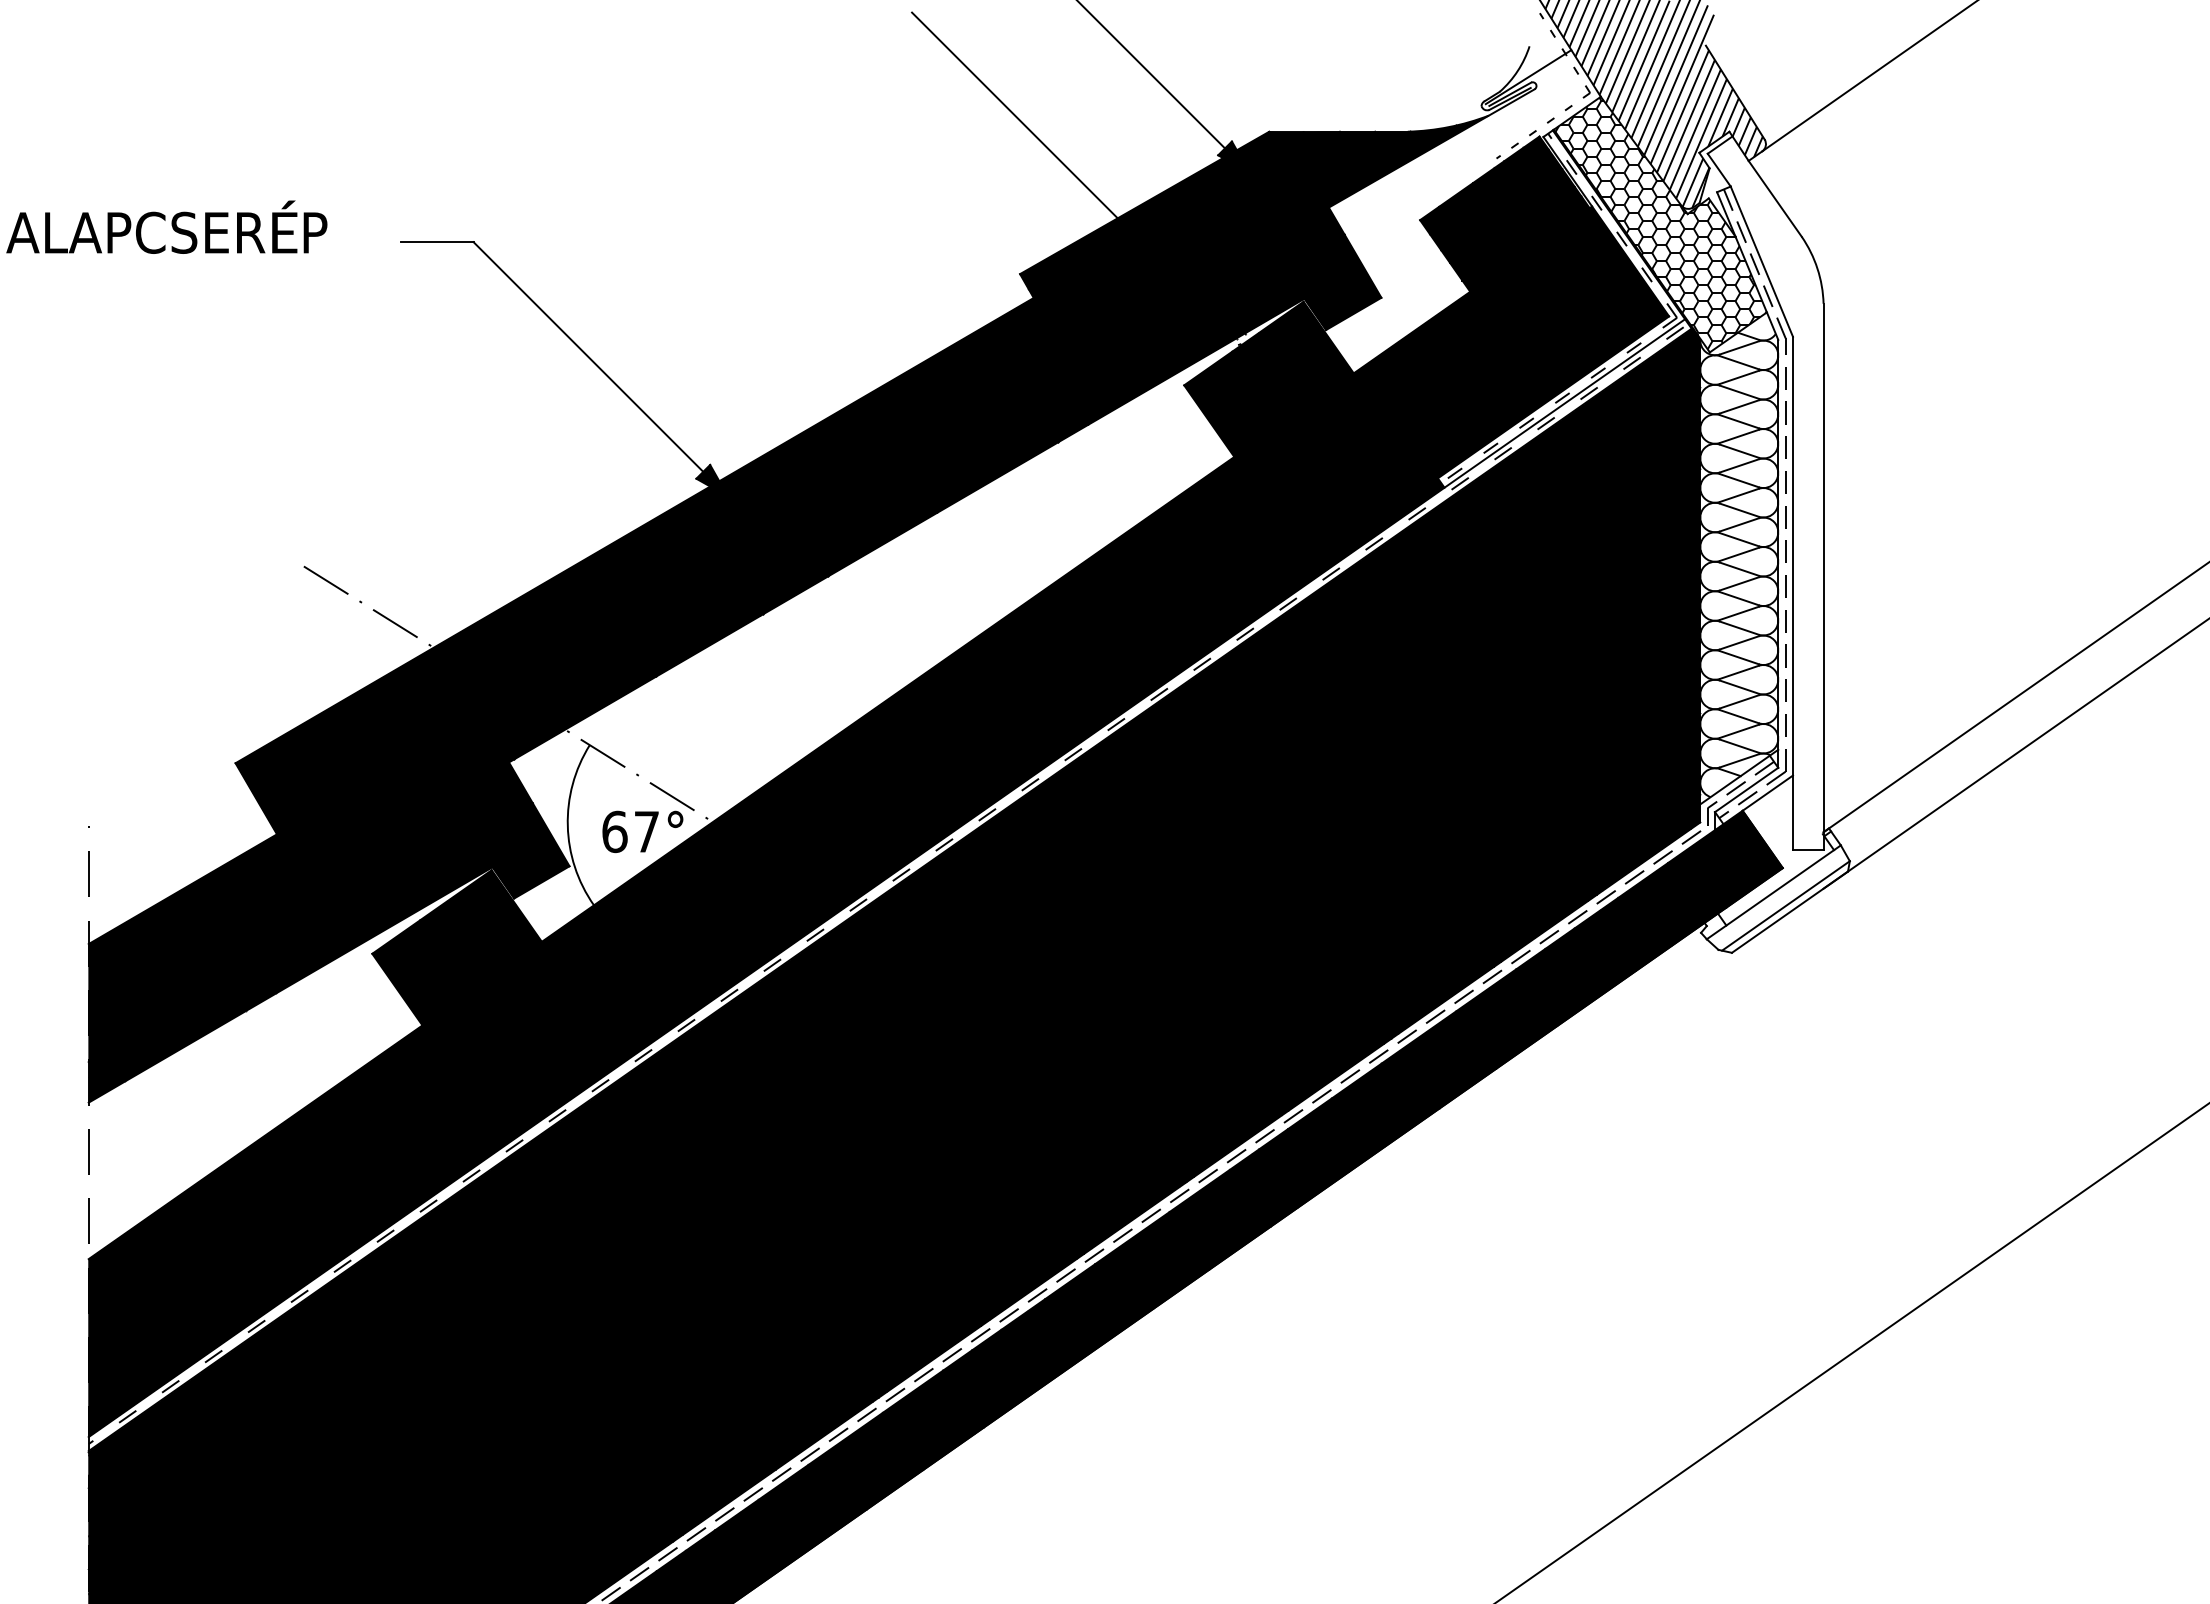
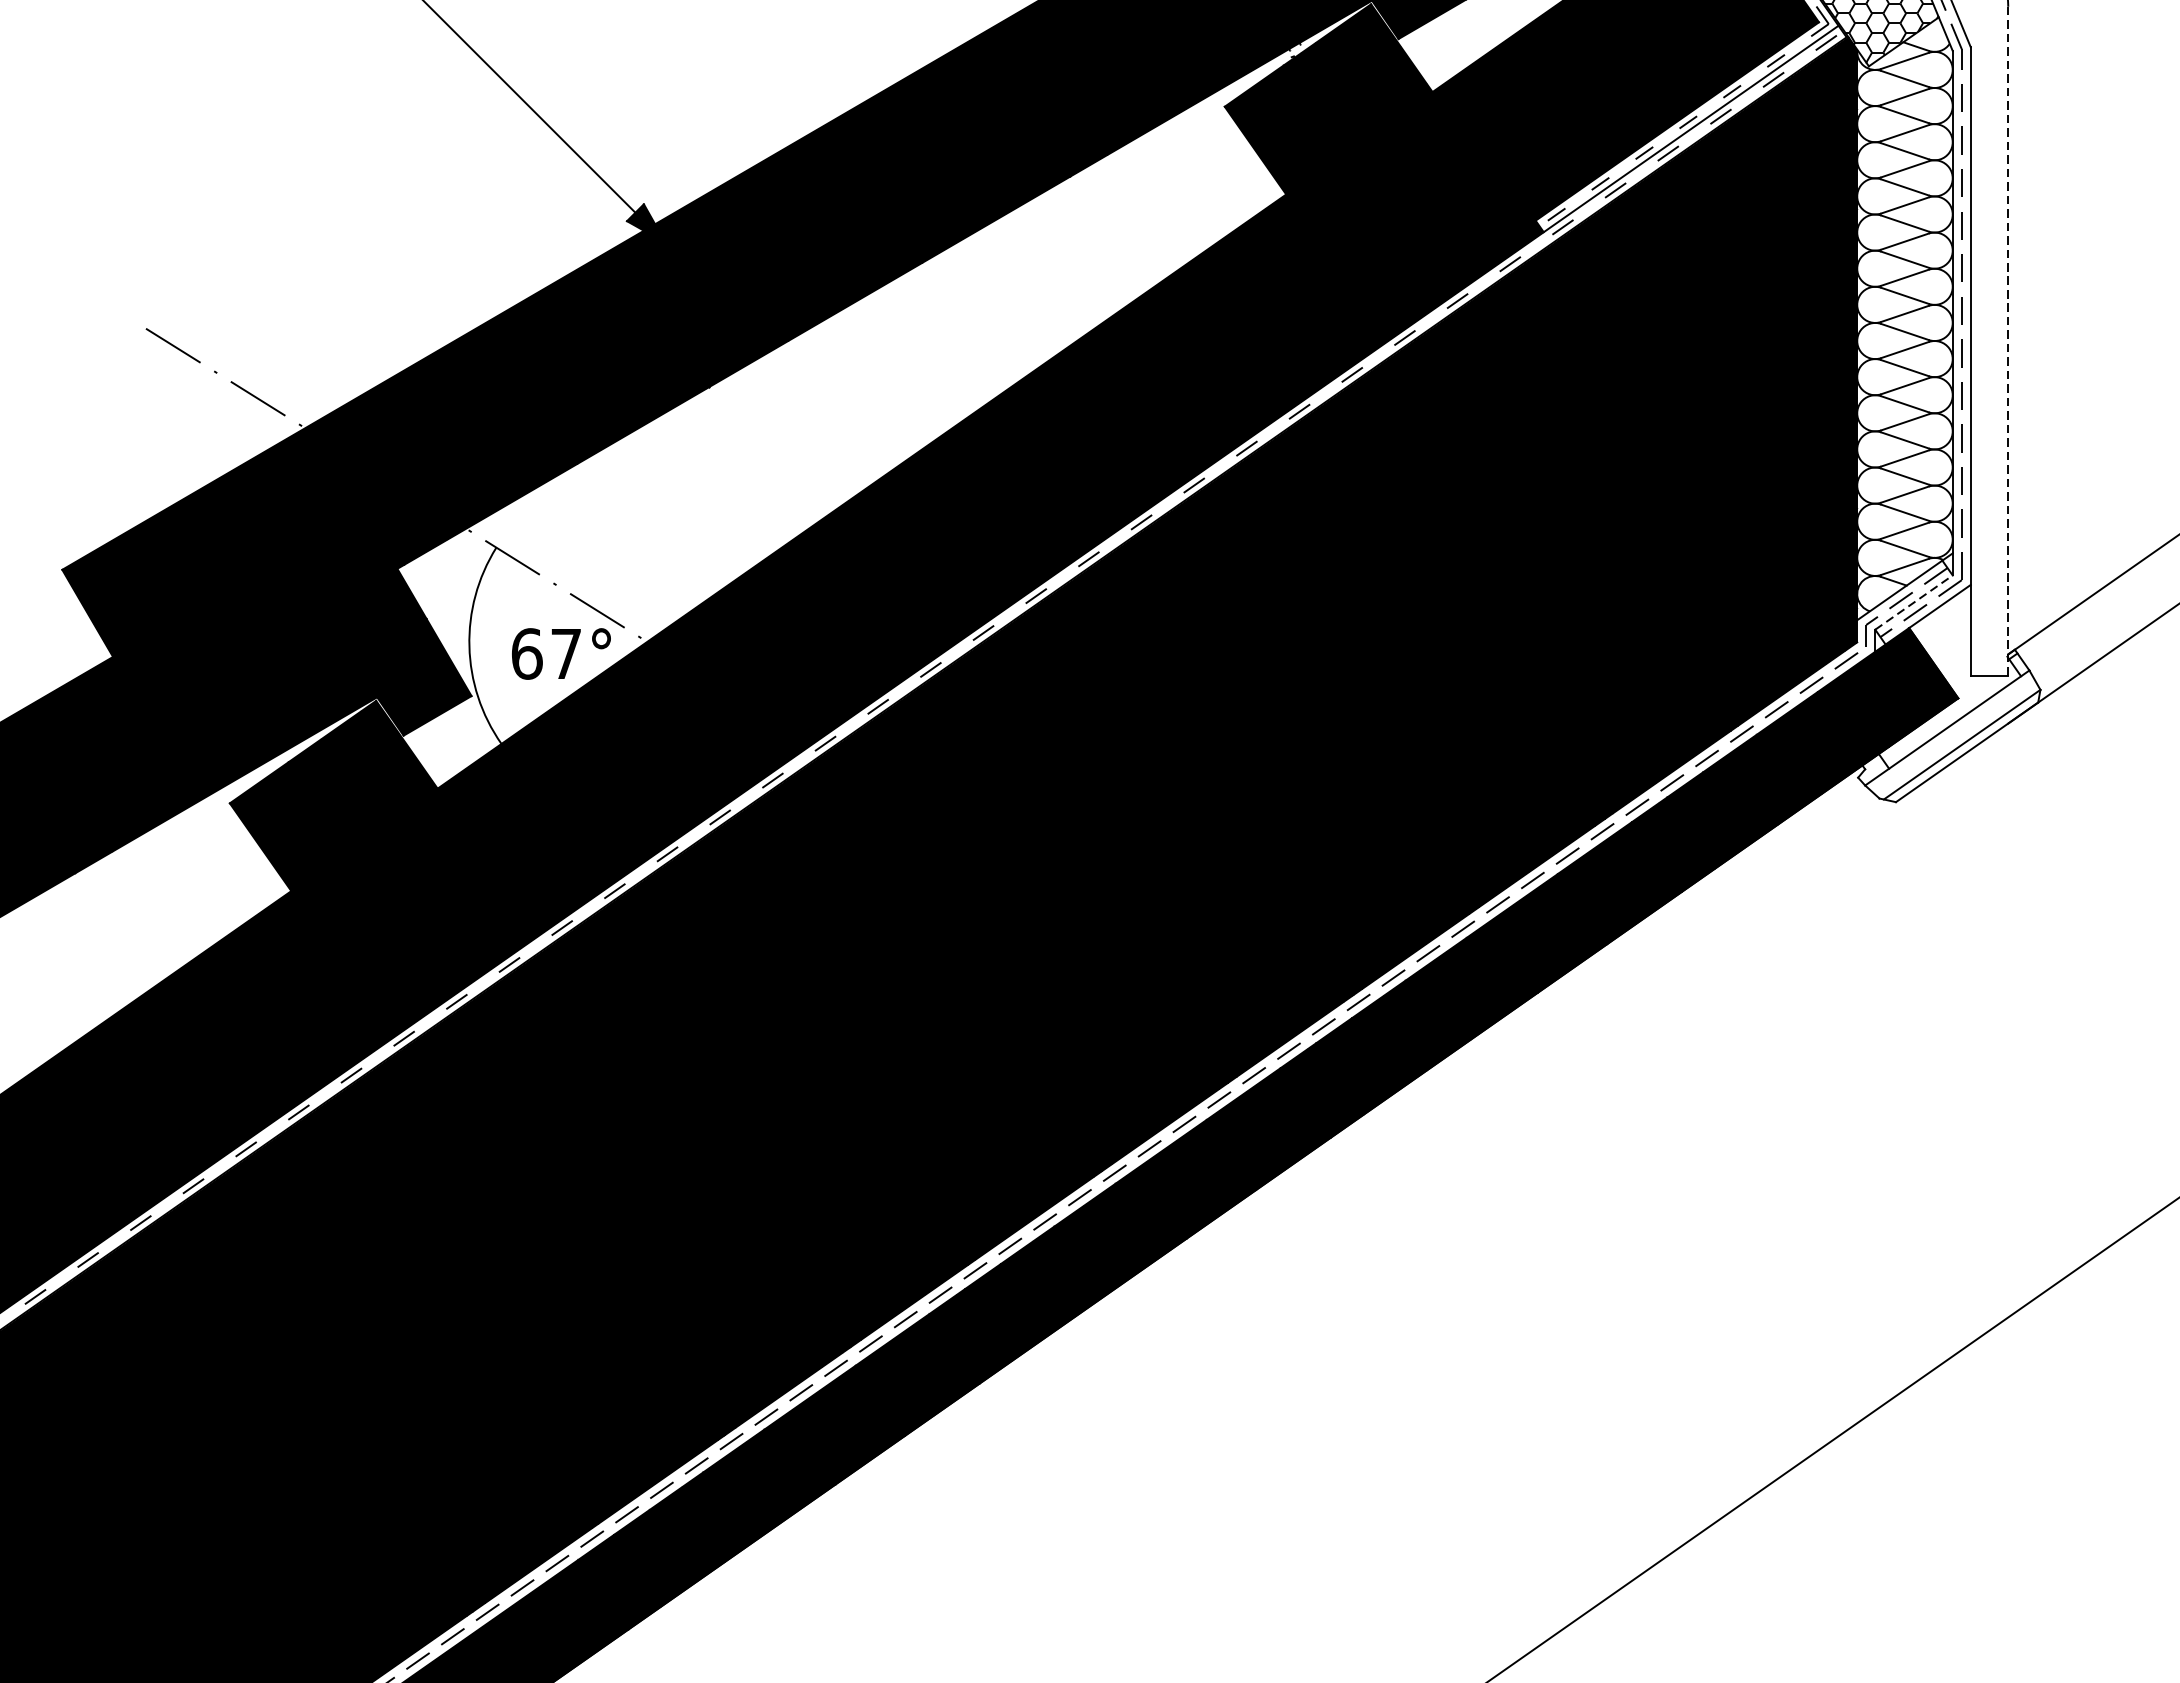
line: (1823, 576) -> (2008, 340), solid -> dashed
line: (1746, 789) -> (1913, 601), solid -> dashed

